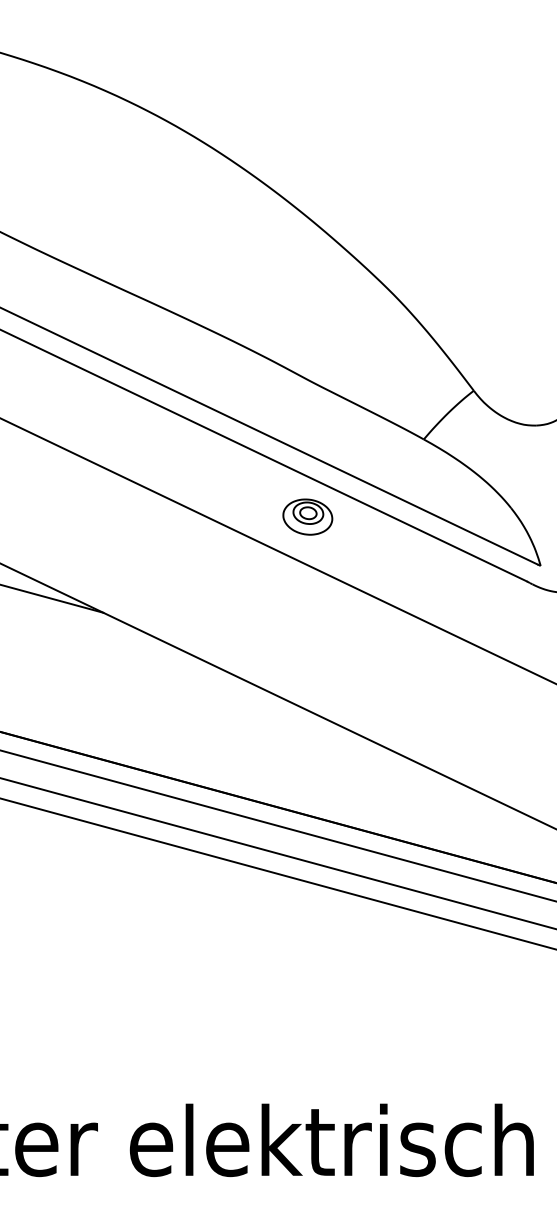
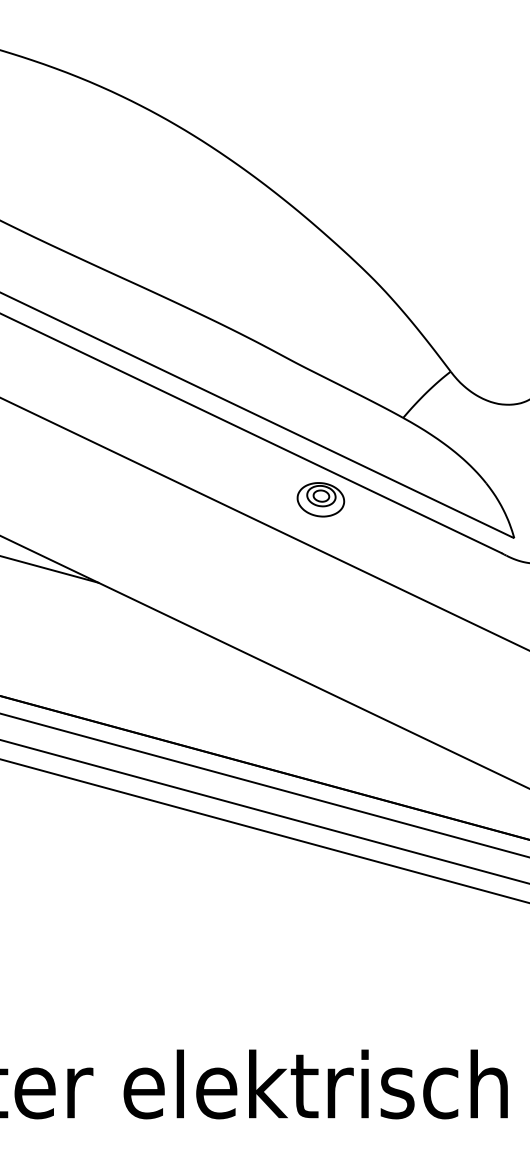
part: (307, 516) -> (320, 499), moved

